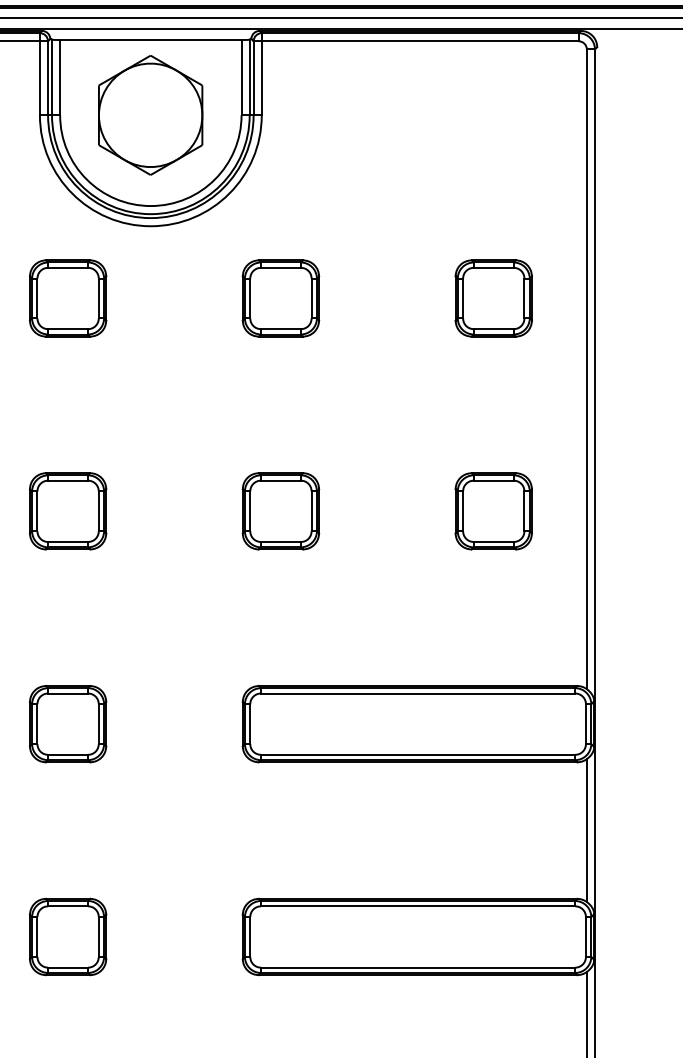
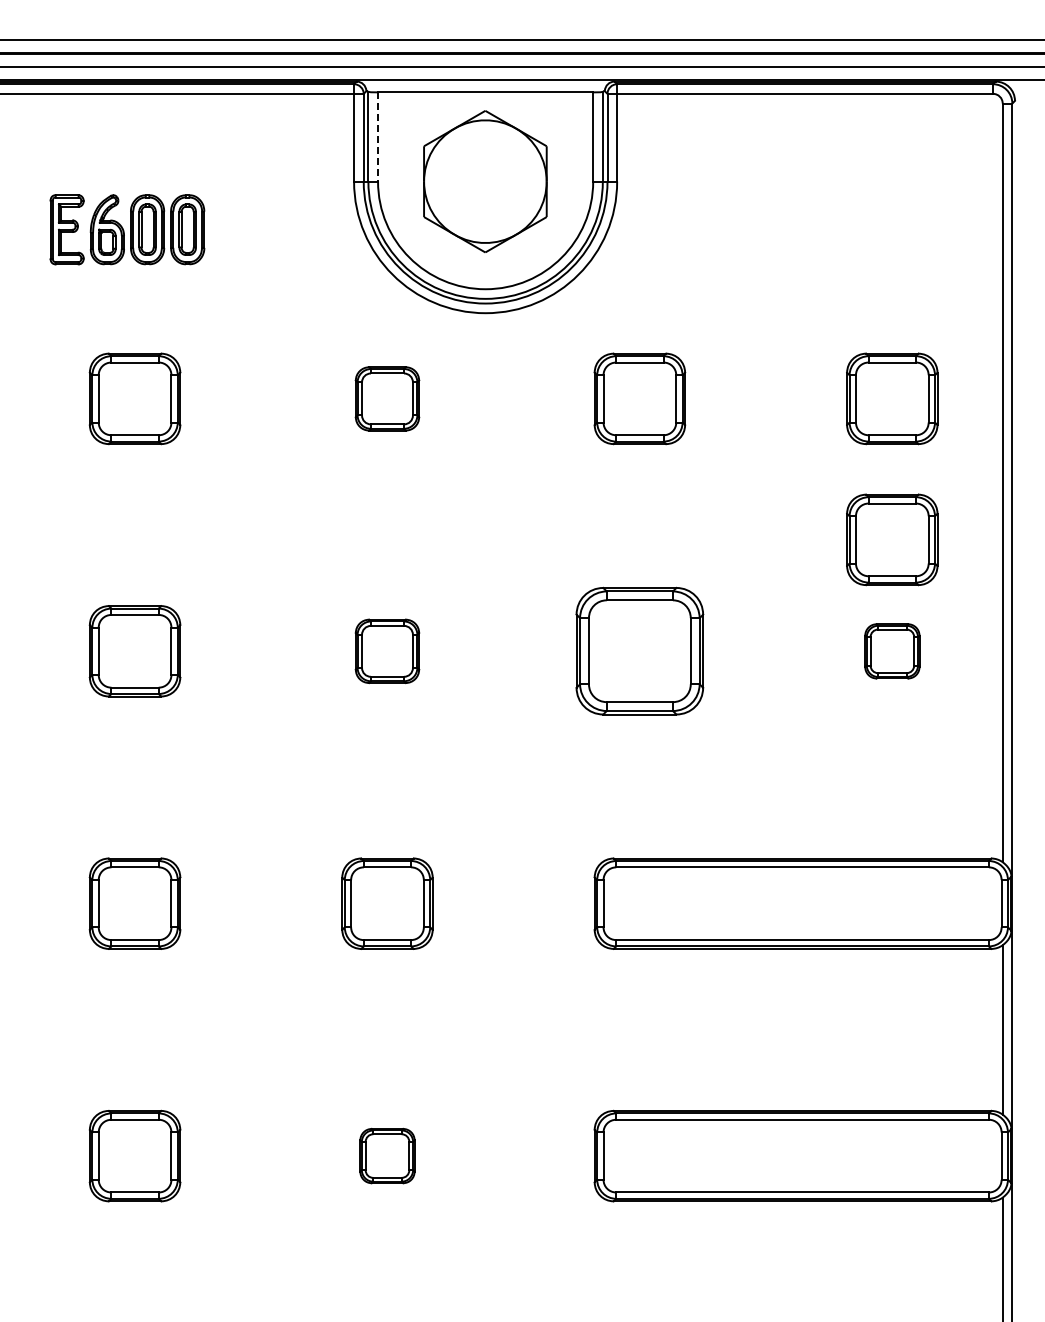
line: (60, 78) -> (378, 137), solid -> dashed
part: (68, 298) -> (387, 398), size x0.7
part: (493, 417) -> (892, 539), added
part: (68, 511) -> (387, 651), size x0.7
part: (280, 511) -> (639, 651), size x1.4
part: (493, 511) -> (892, 651), size x0.6
part: (68, 936) -> (387, 1155), size x0.6

